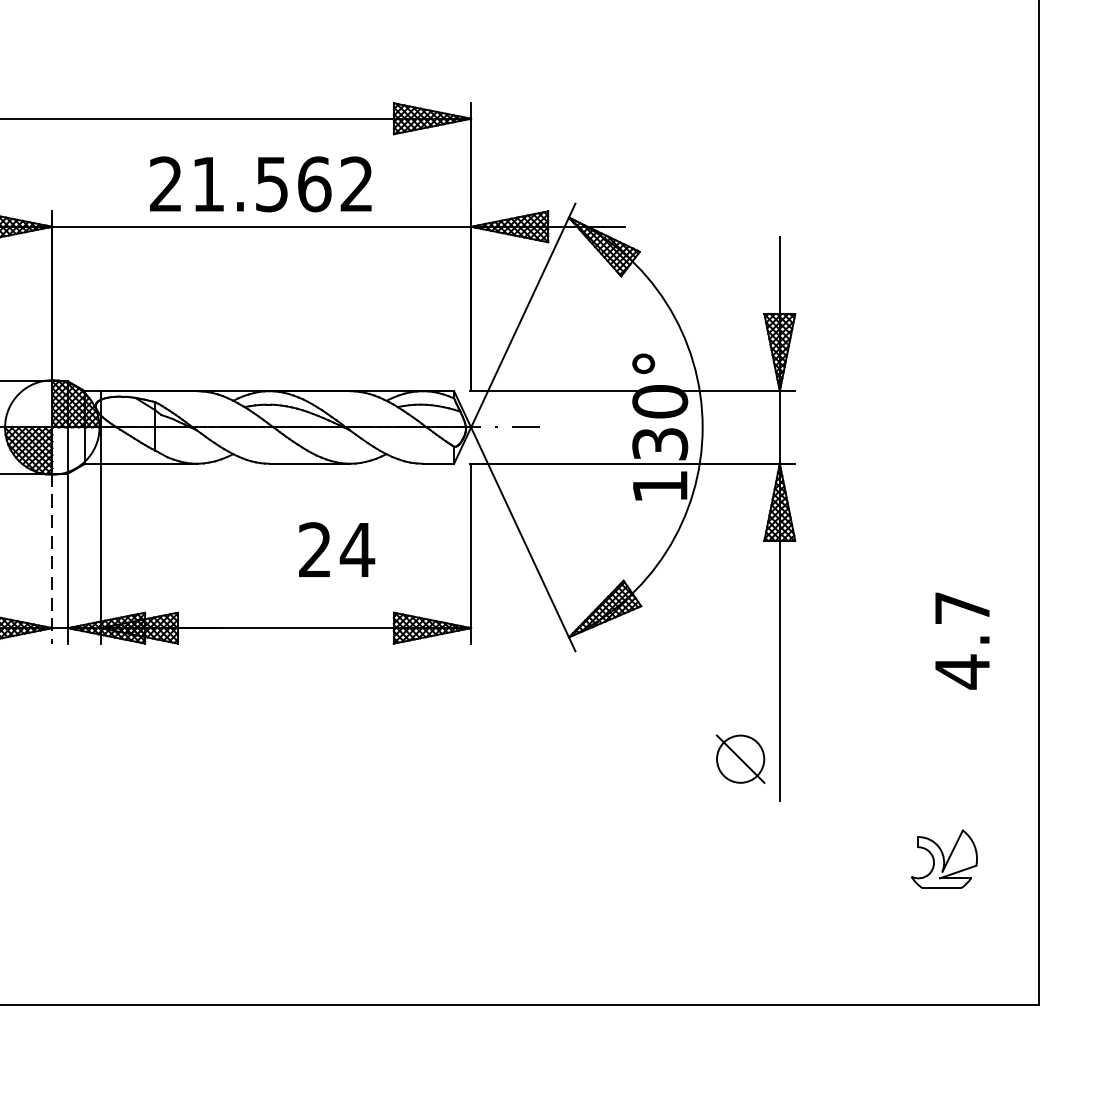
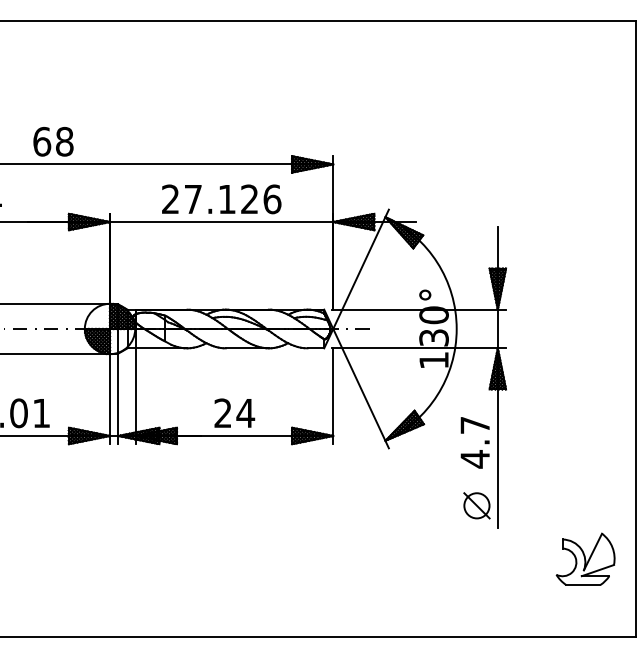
text: (283, 184) -> (233, 199), 21.562 -> 27.126
text: (336, 548) -> (234, 412), moved
line: (53, 559) -> (110, 399), dashed -> solid
text: (961, 640) -> (474, 442), moved
part: (944, 858) -> (585, 558), size x1.67

